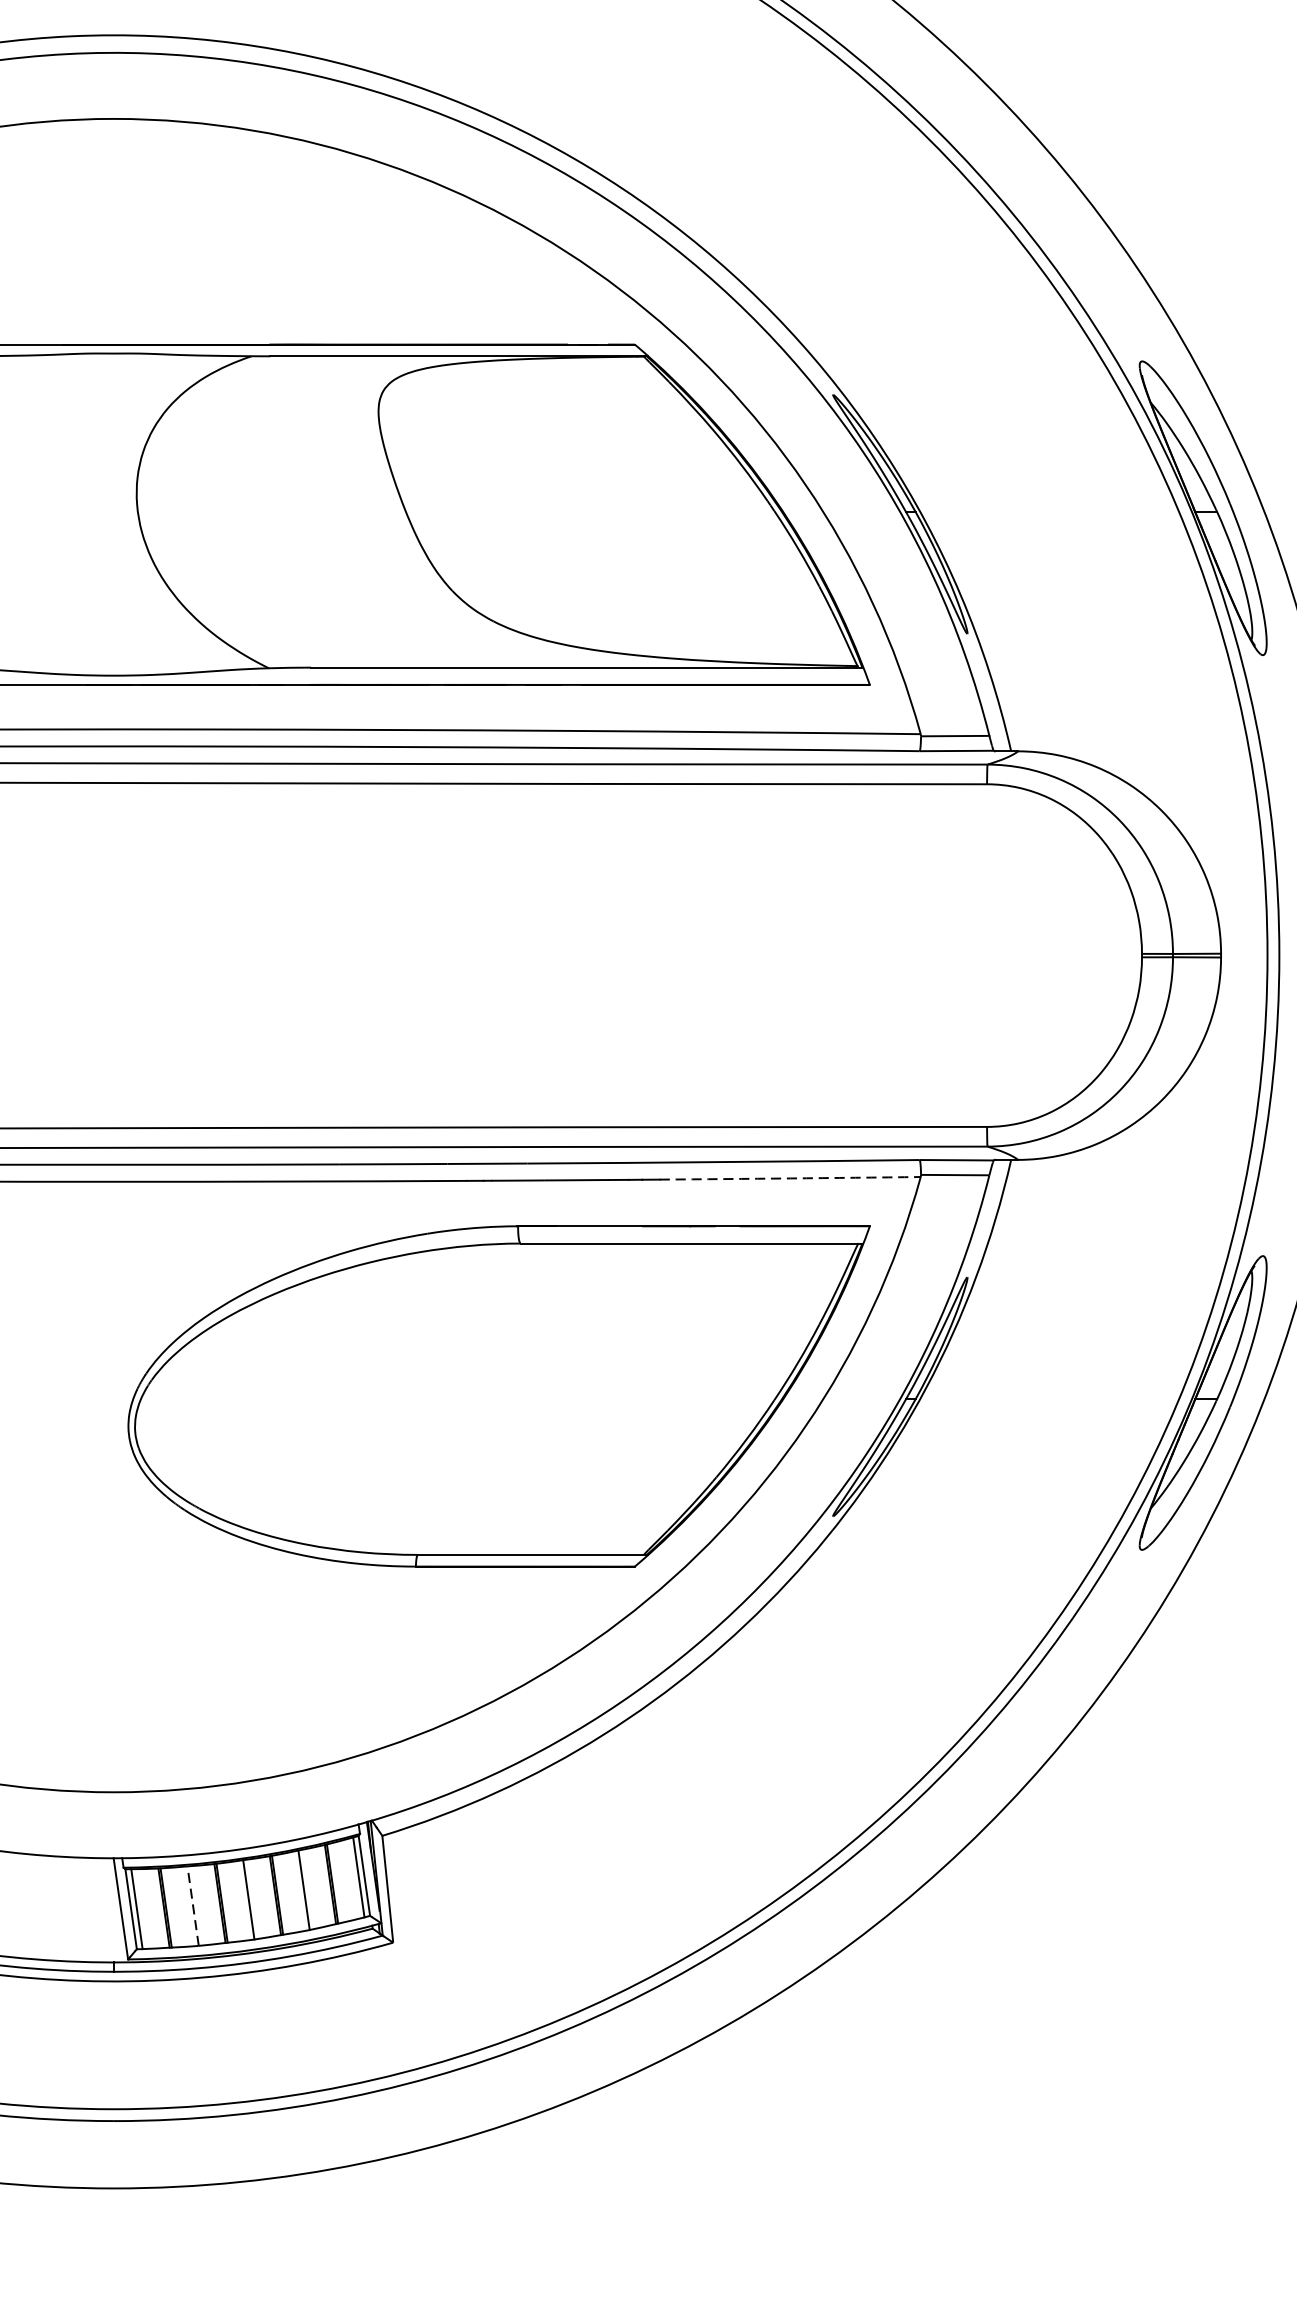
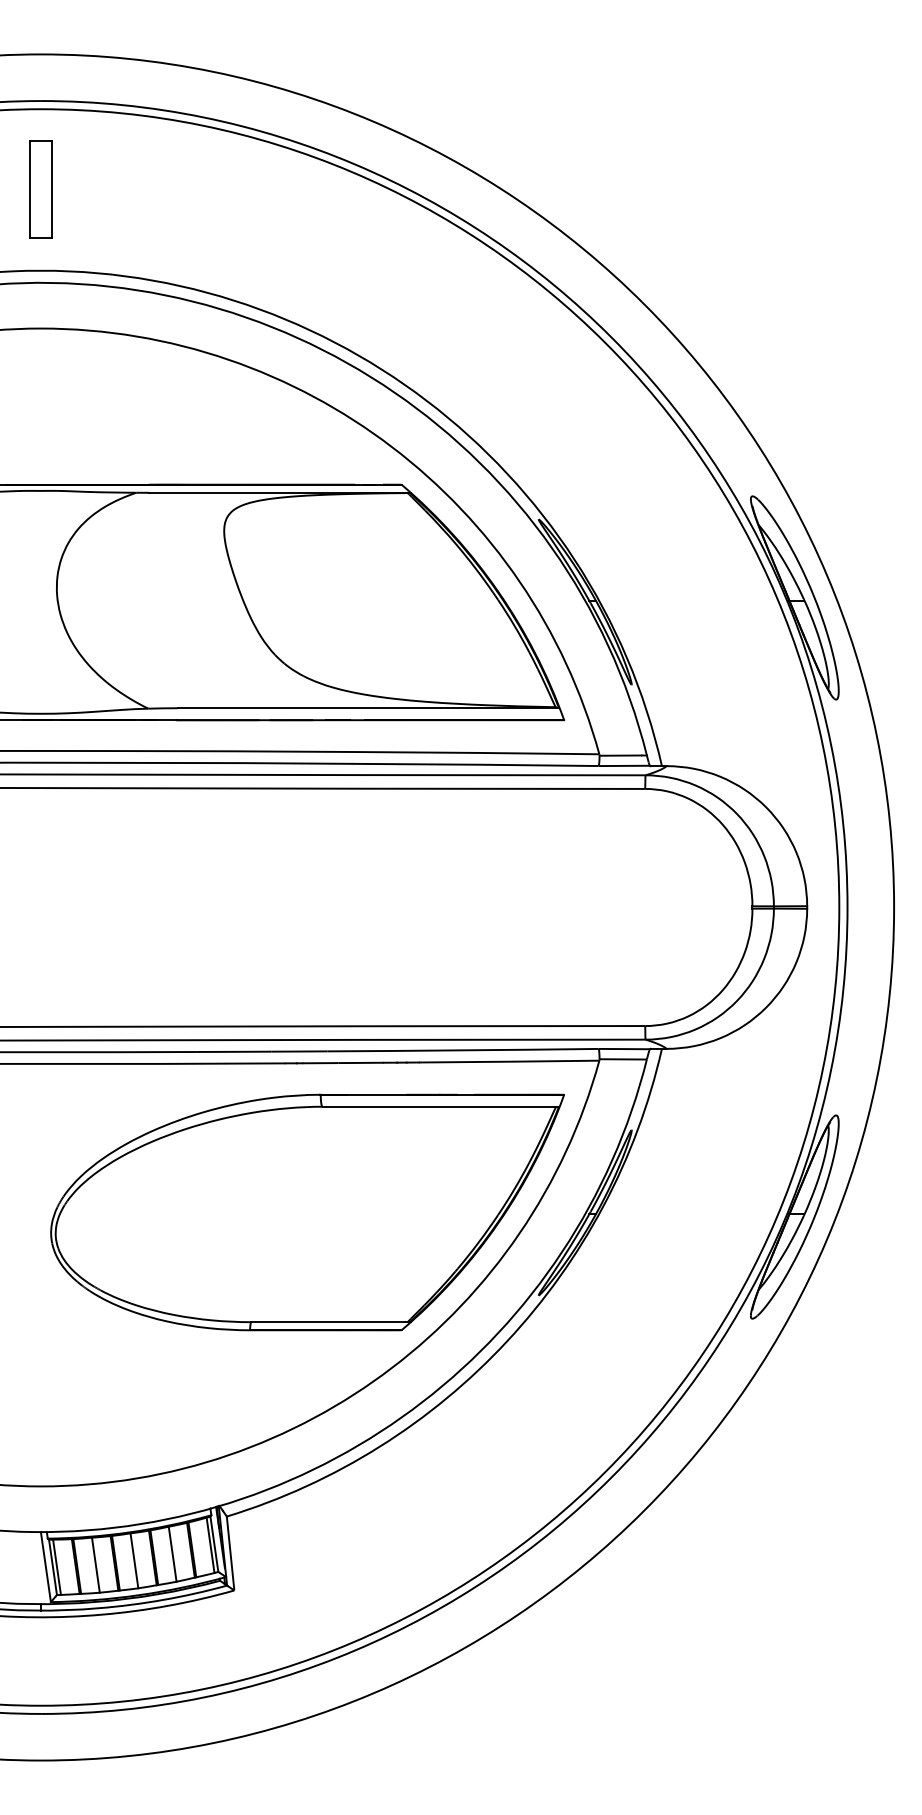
arc: (790, 1178) -> (509, 1061), dashed -> solid
line: (192, 1906) -> (95, 1565), dashed -> solid

